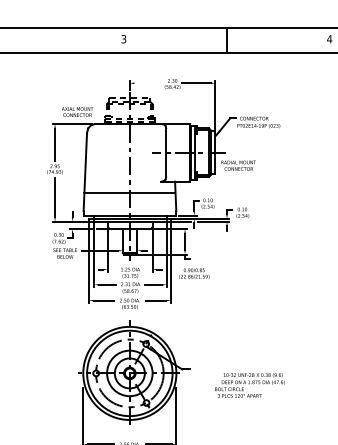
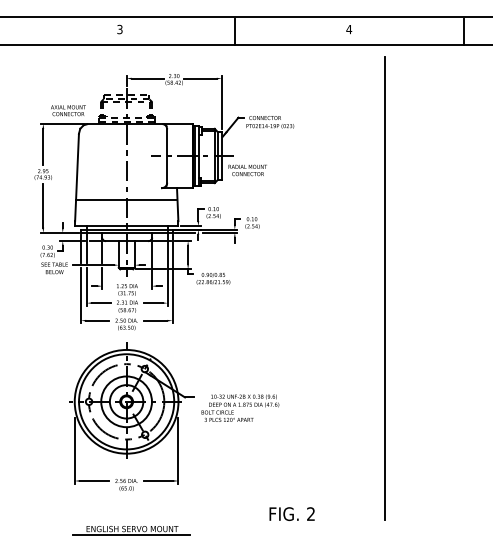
line: (148, 83) -> (147, 78), added
text: (194, 273) -> (213, 278), moved
text: (250, 384) -> (240, 407), moved

